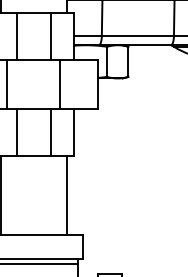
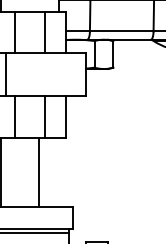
line: (60, 84) -> (53, 74), removed
line: (66, 195) -> (38, 172), moved

